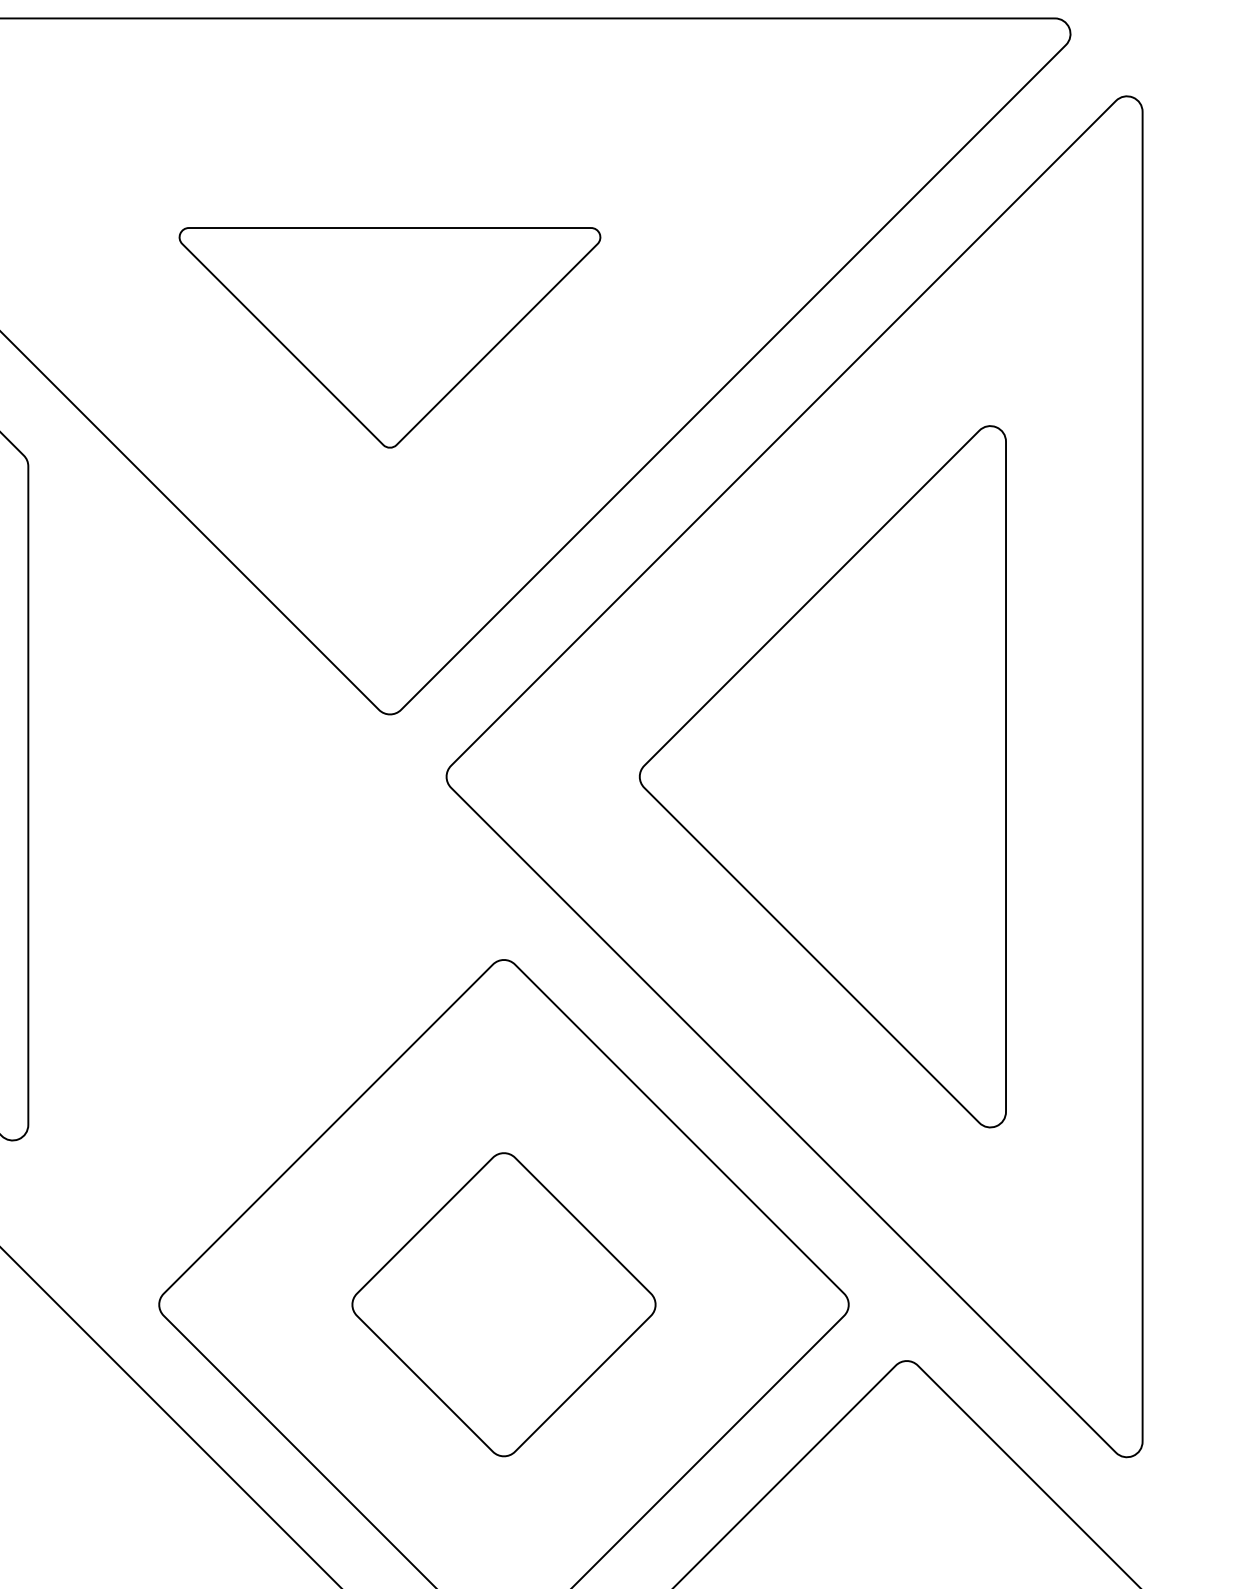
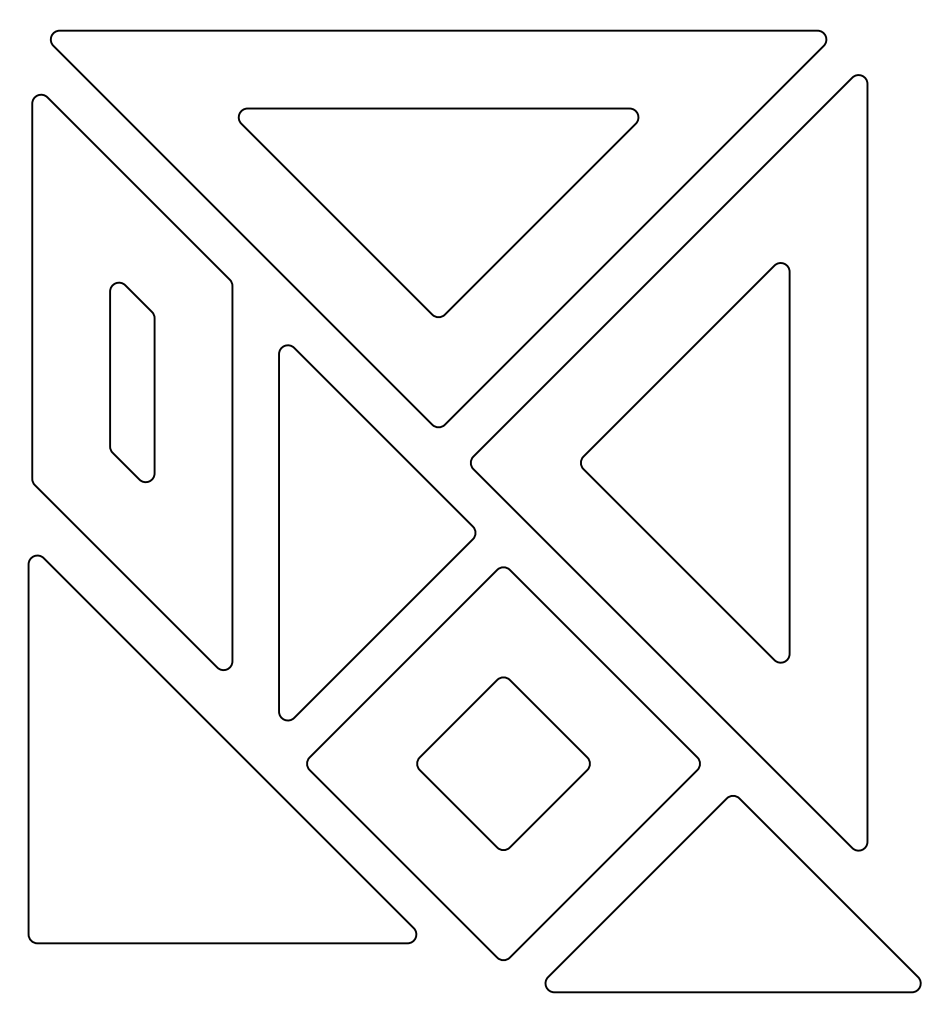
part: (389, 337) -> (438, 212), size x1.67
part: (282, 898) -> (377, 532), added

